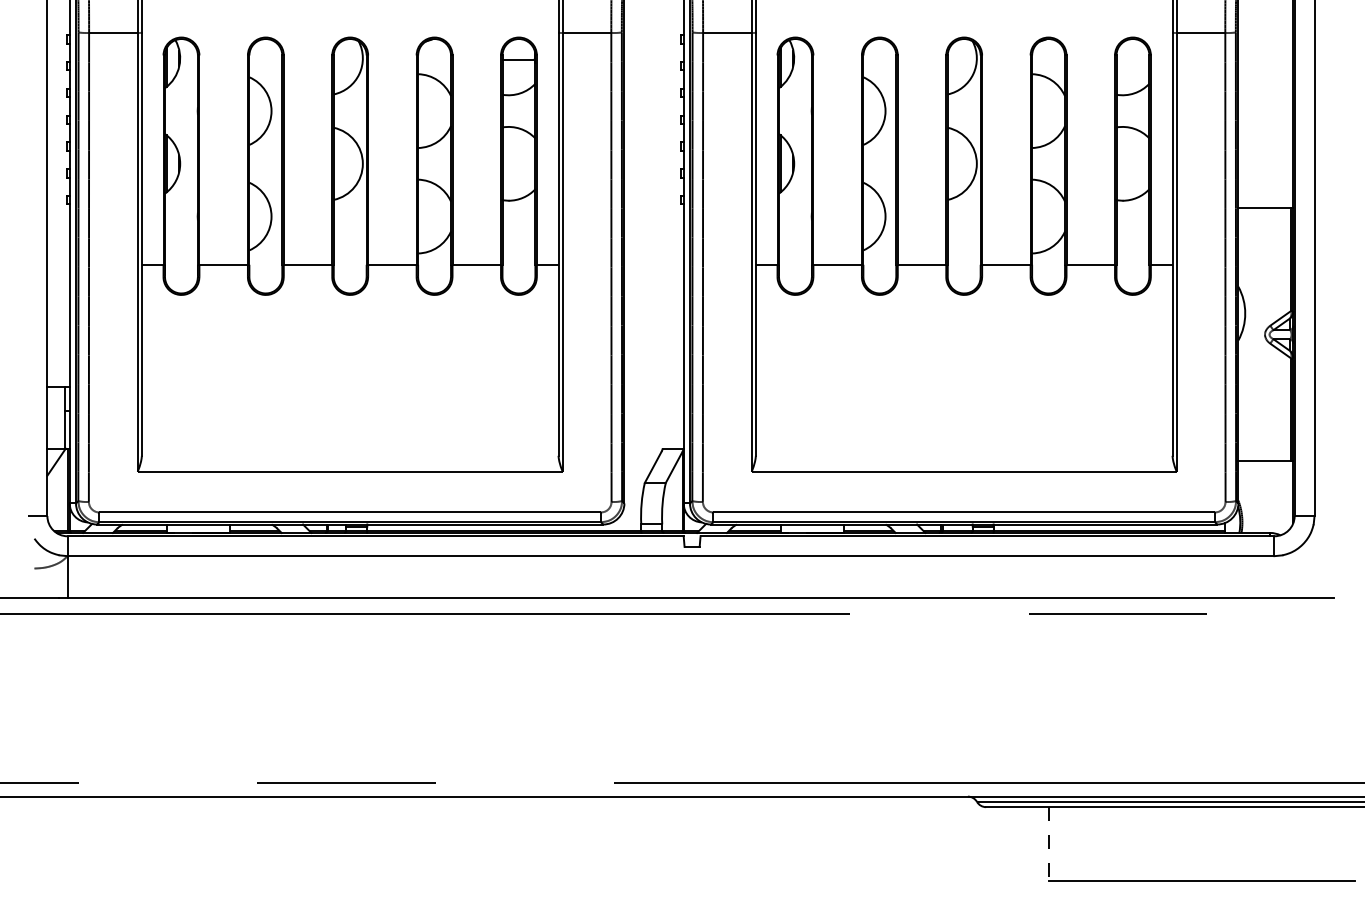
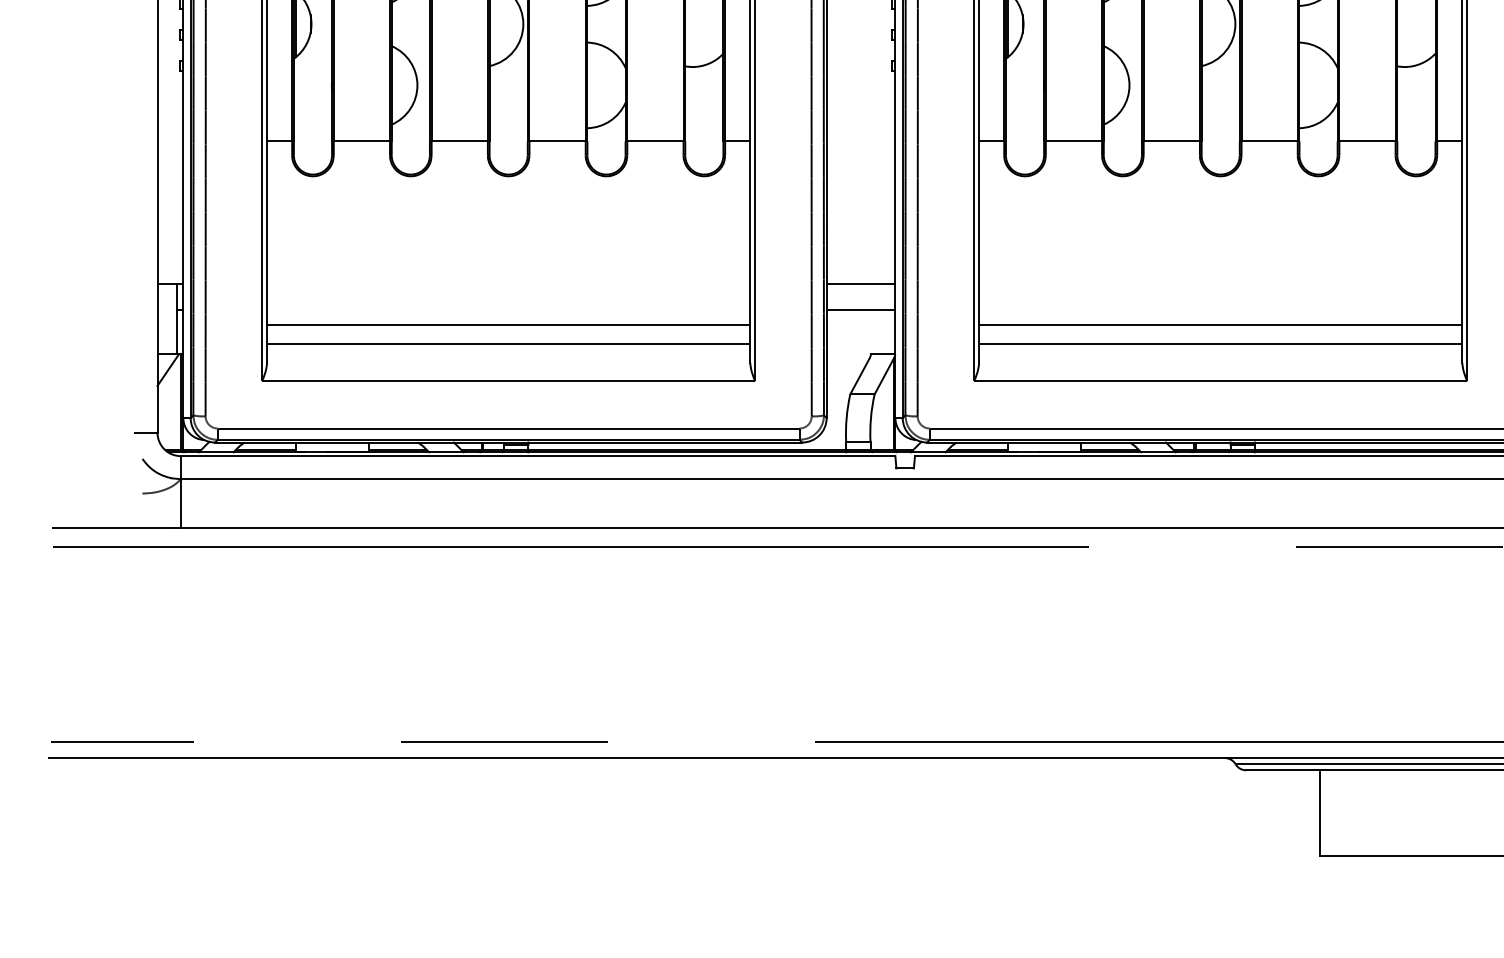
line: (653, 387) -> (860, 283), added
line: (653, 410) -> (860, 310), added
line: (349, 423) -> (507, 325), added
line: (963, 423) -> (1219, 325), added
line: (349, 439) -> (507, 343), added
line: (963, 439) -> (1219, 343), added
line: (1049, 844) -> (1319, 813), dashed -> solid

